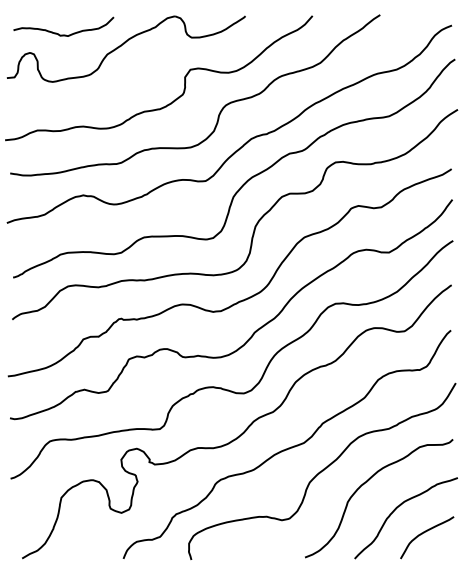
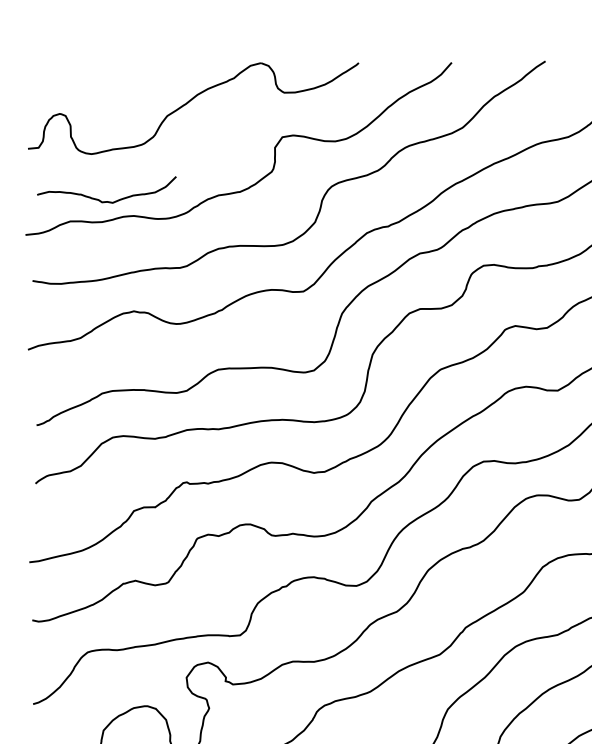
curve: (63, 34) -> (106, 200), moved

